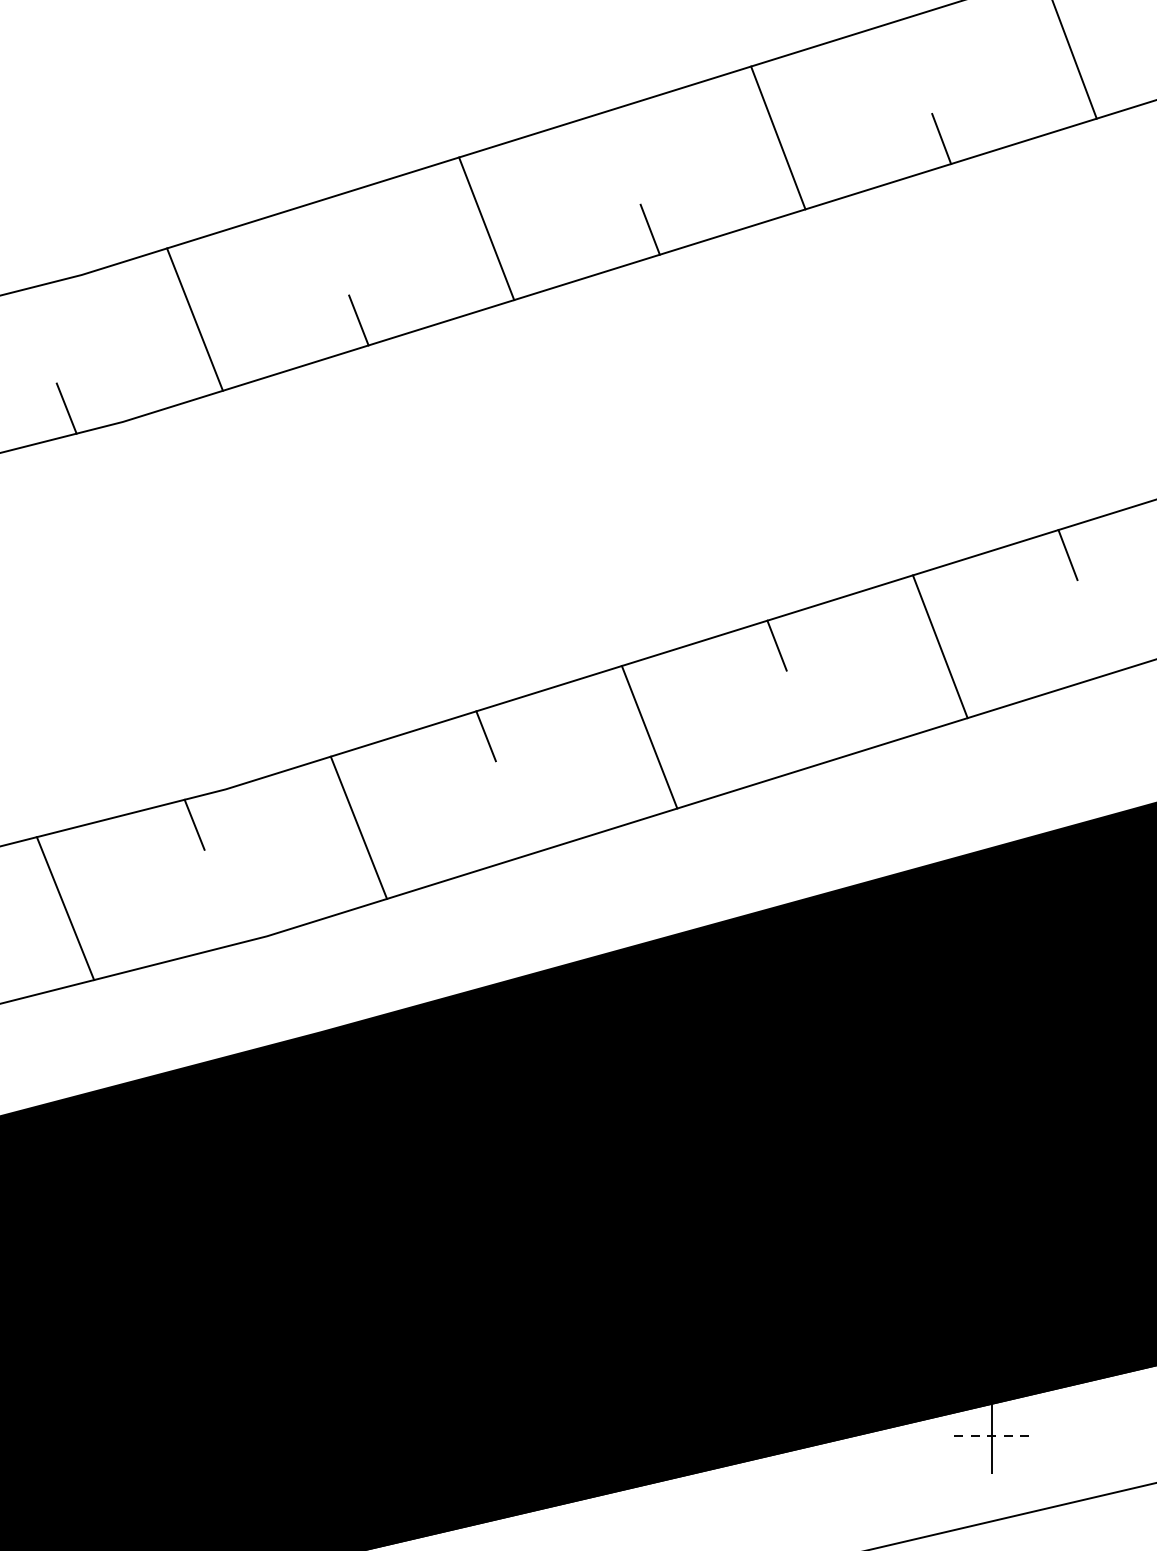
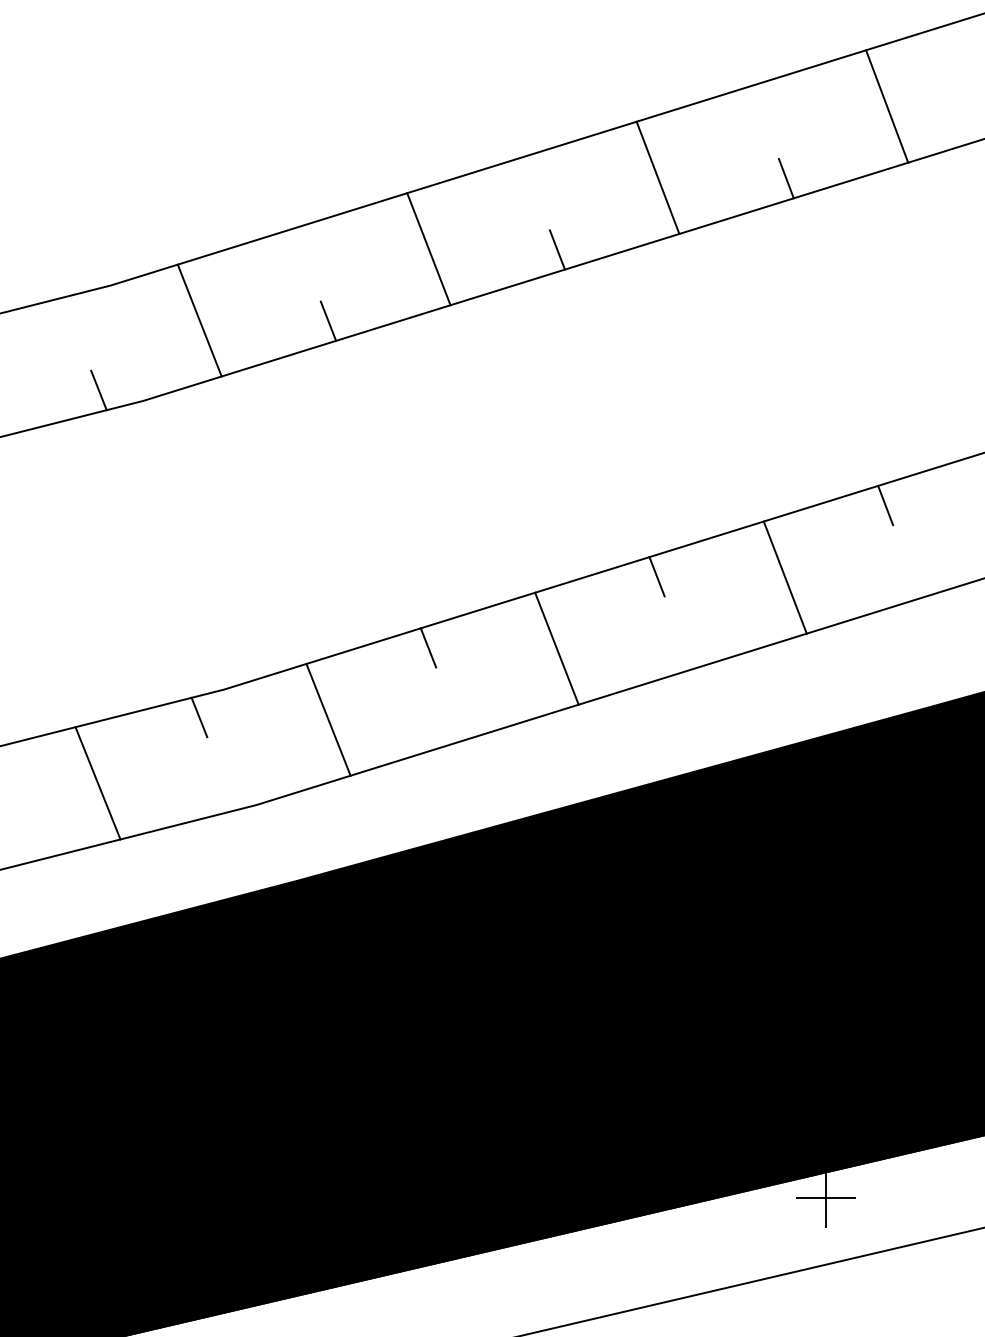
line: (992, 1435) -> (826, 1197), dashed -> solid

